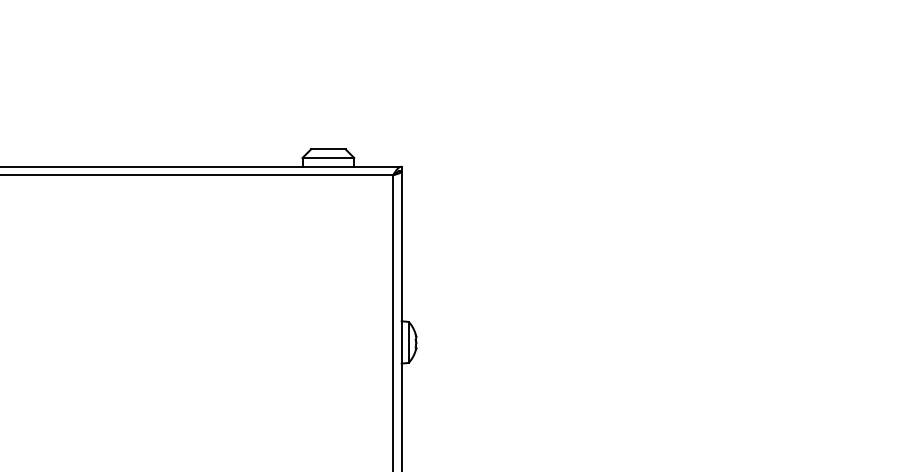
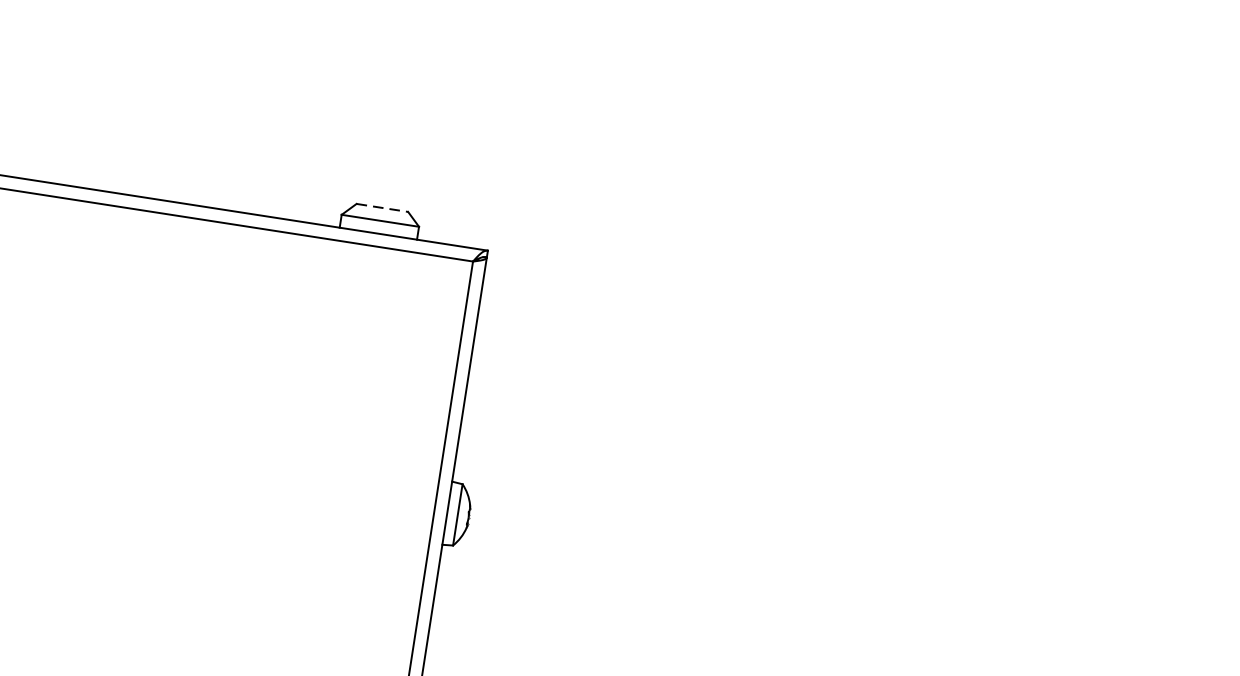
line: (328, 149) -> (382, 208), solid -> dashed

